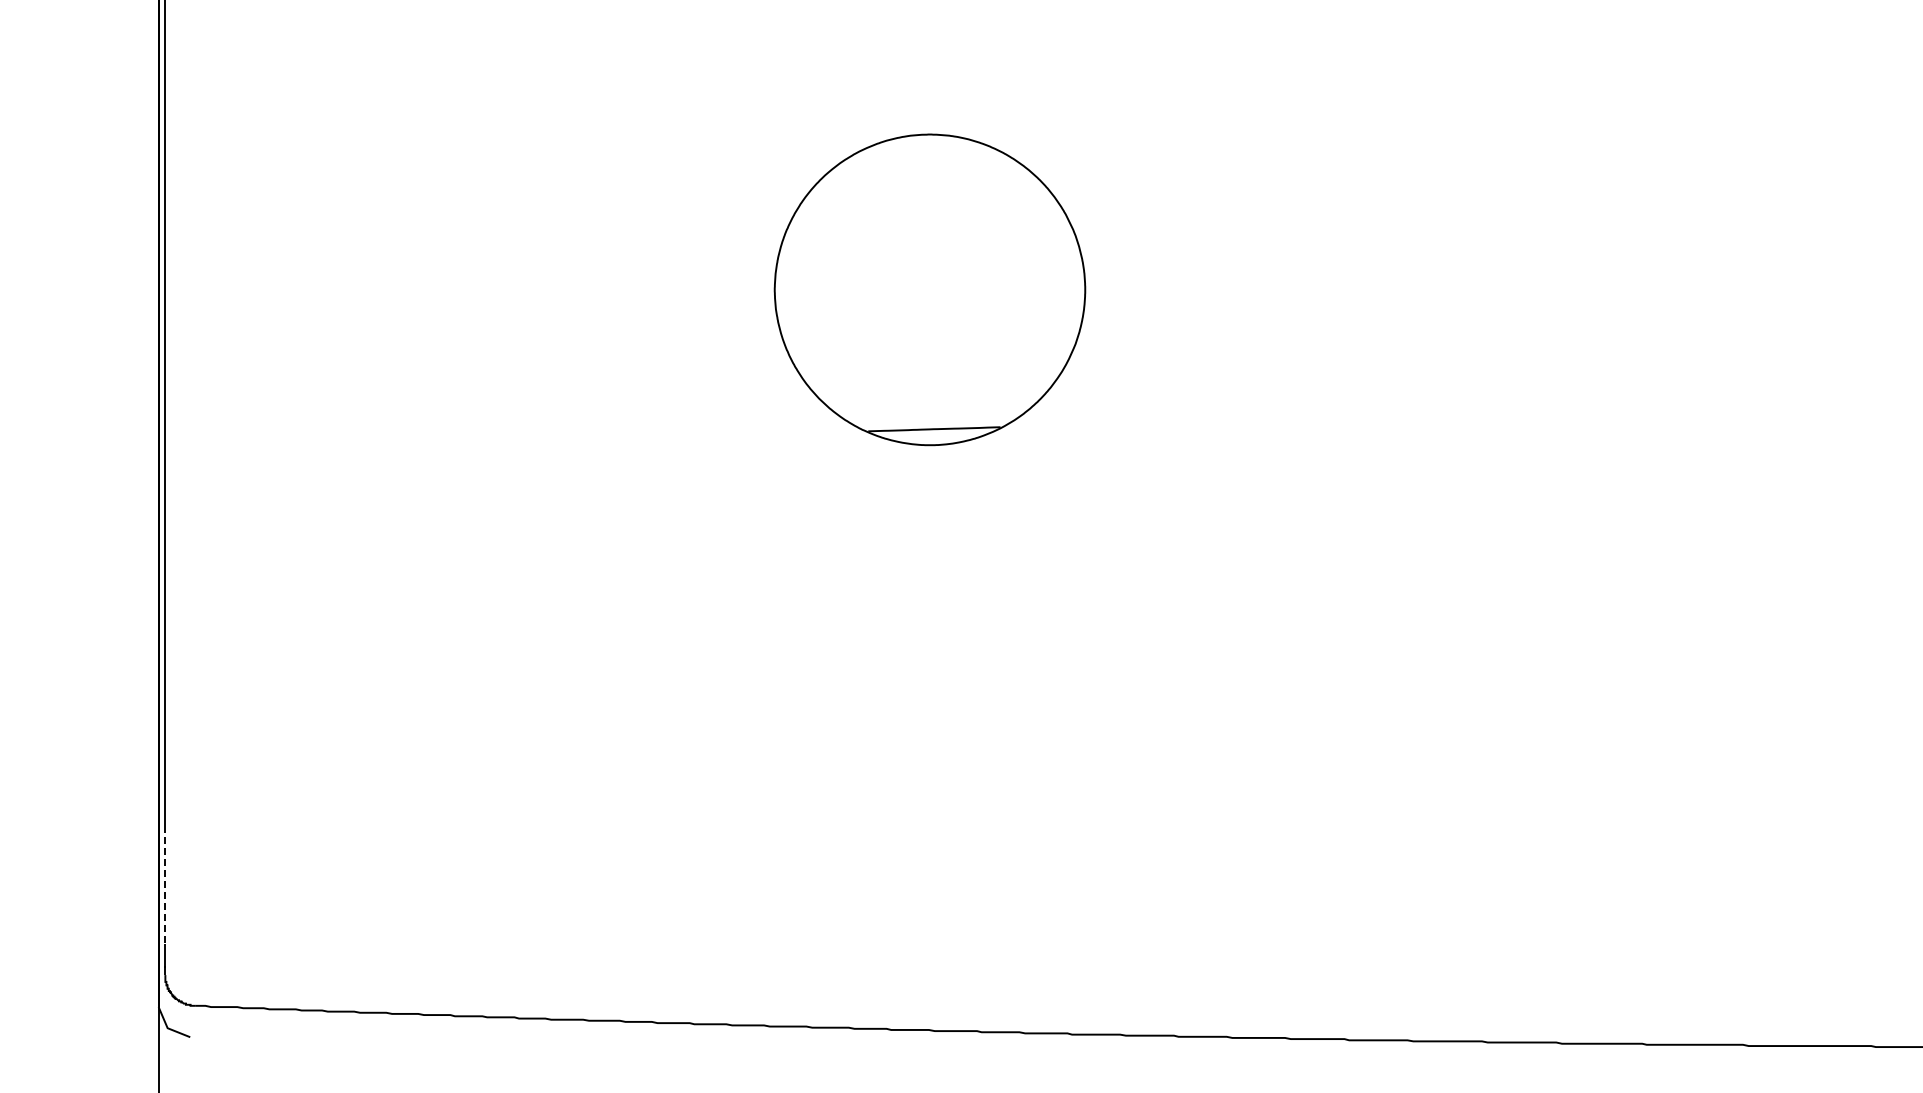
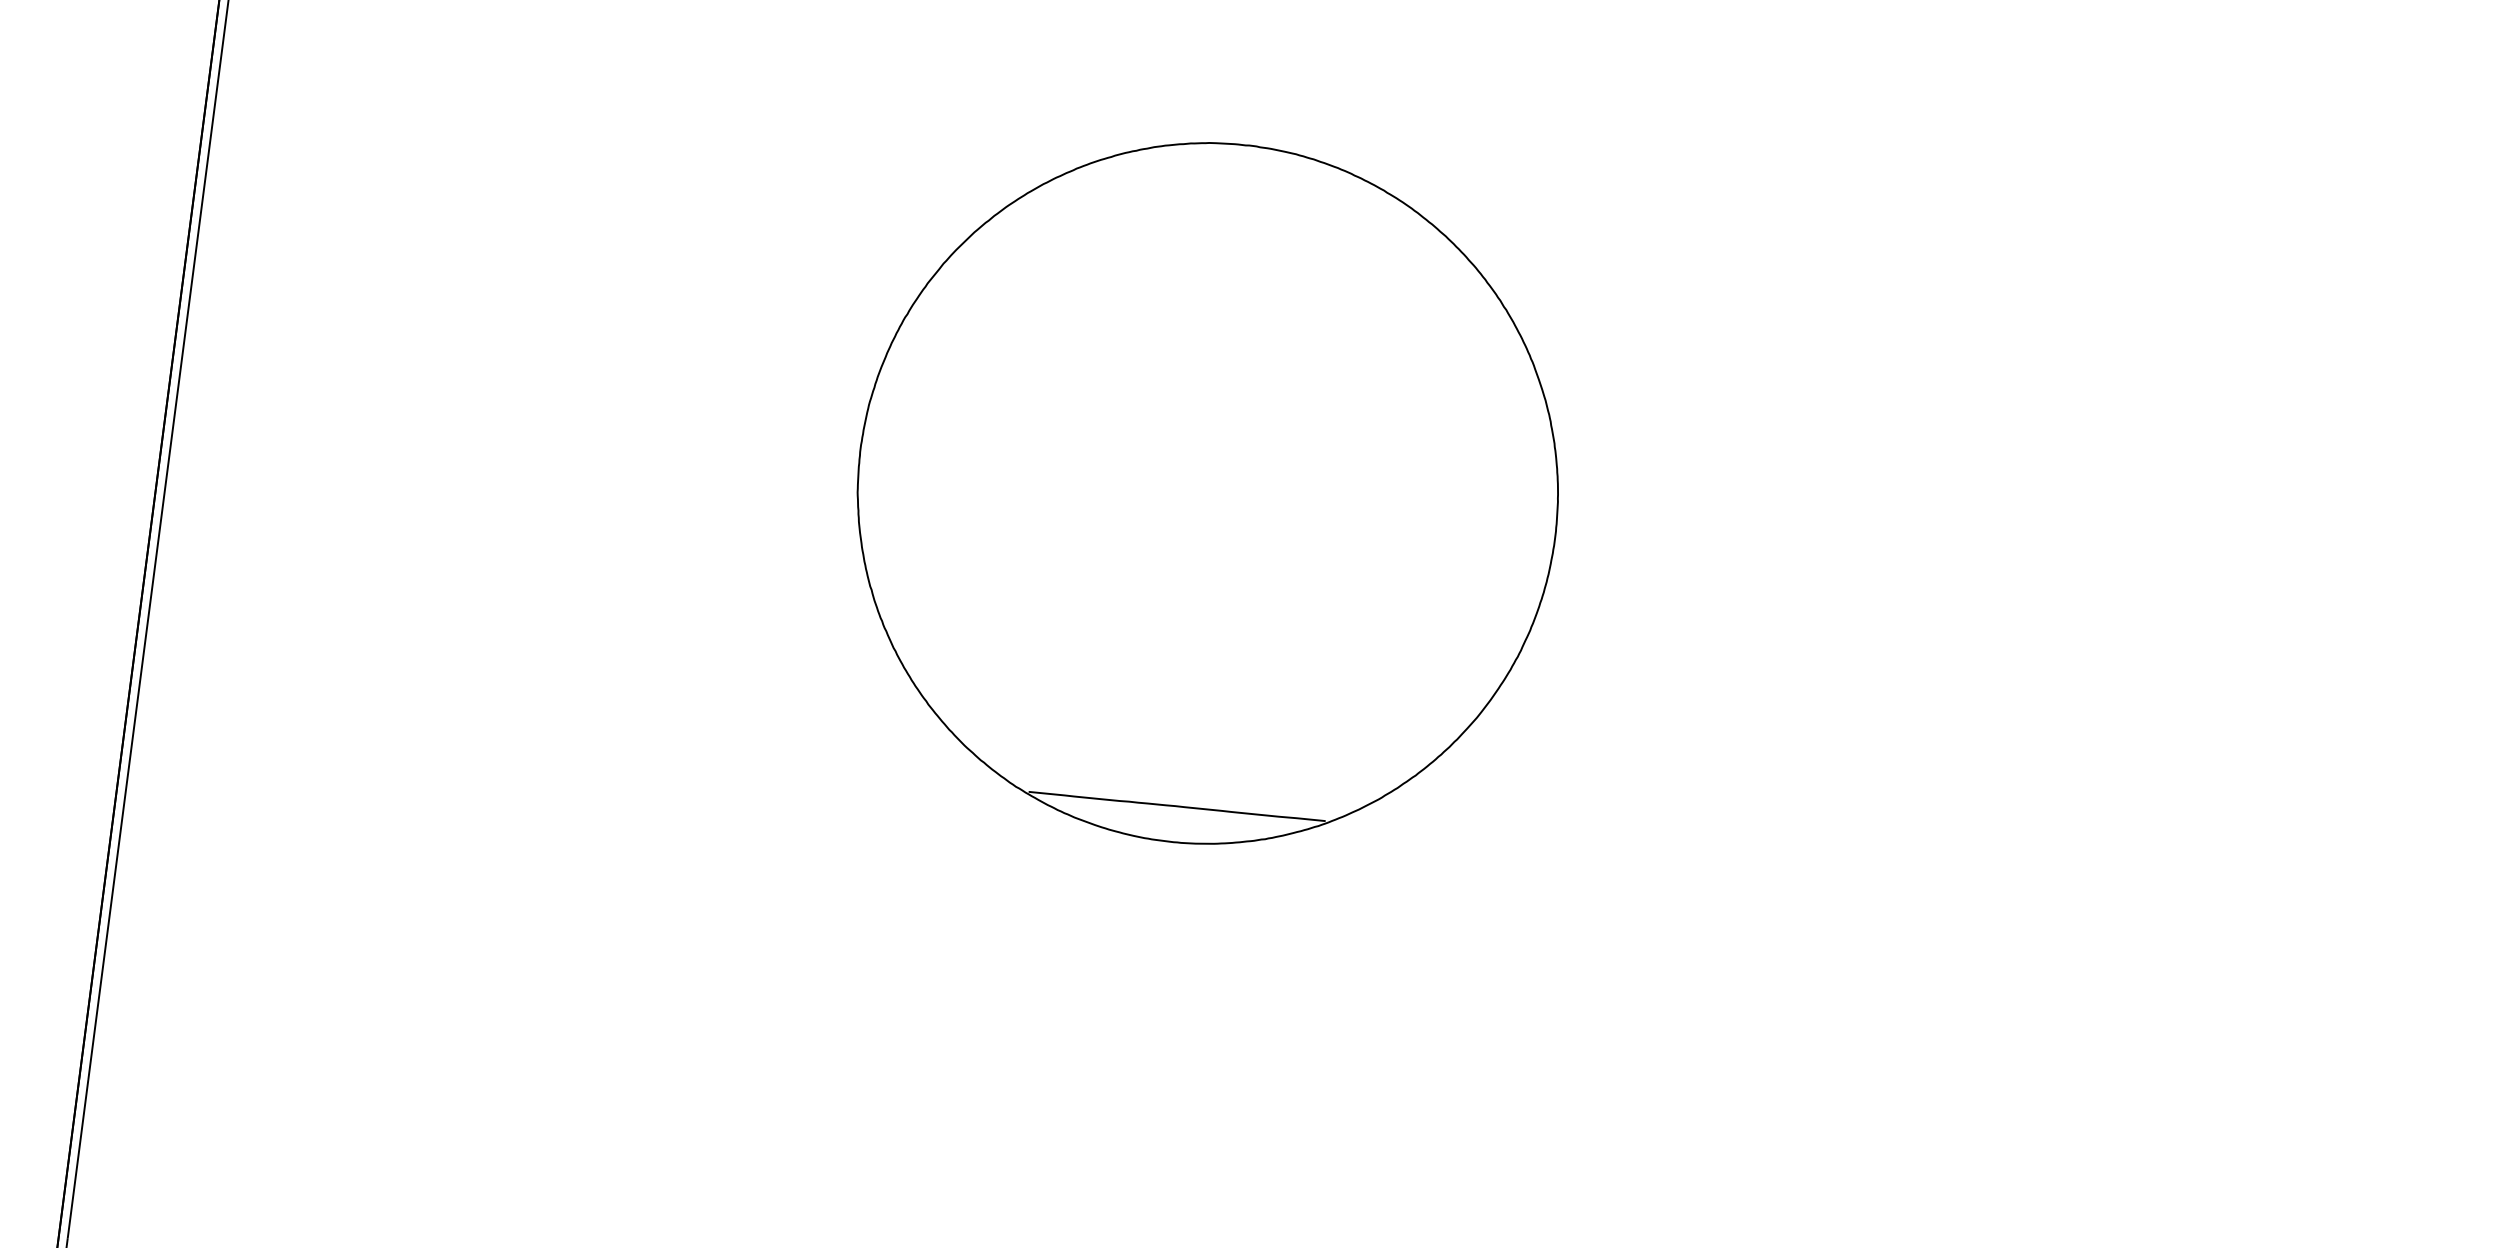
part: (929, 289) -> (1207, 492), size x1.67
line: (165, 885) -> (78, 1159), dashed -> solid

